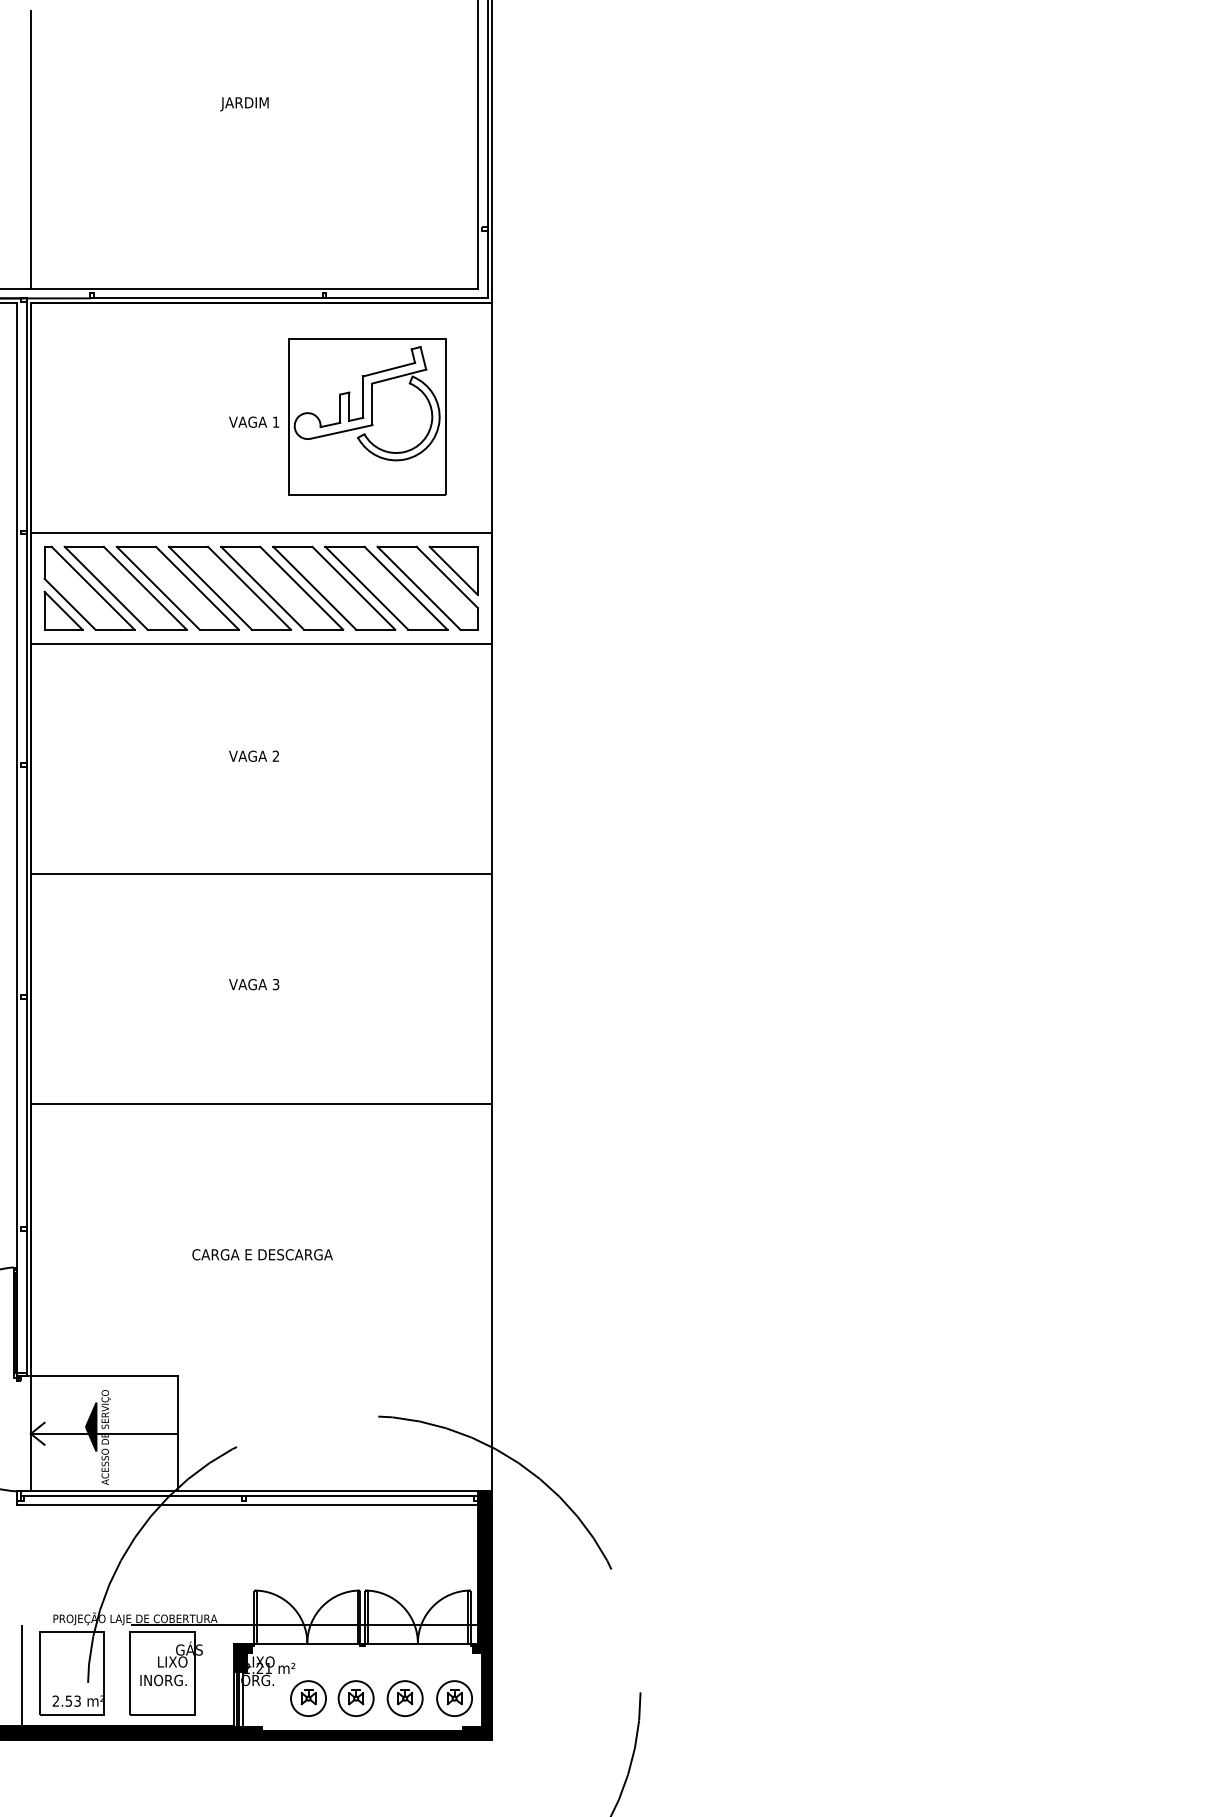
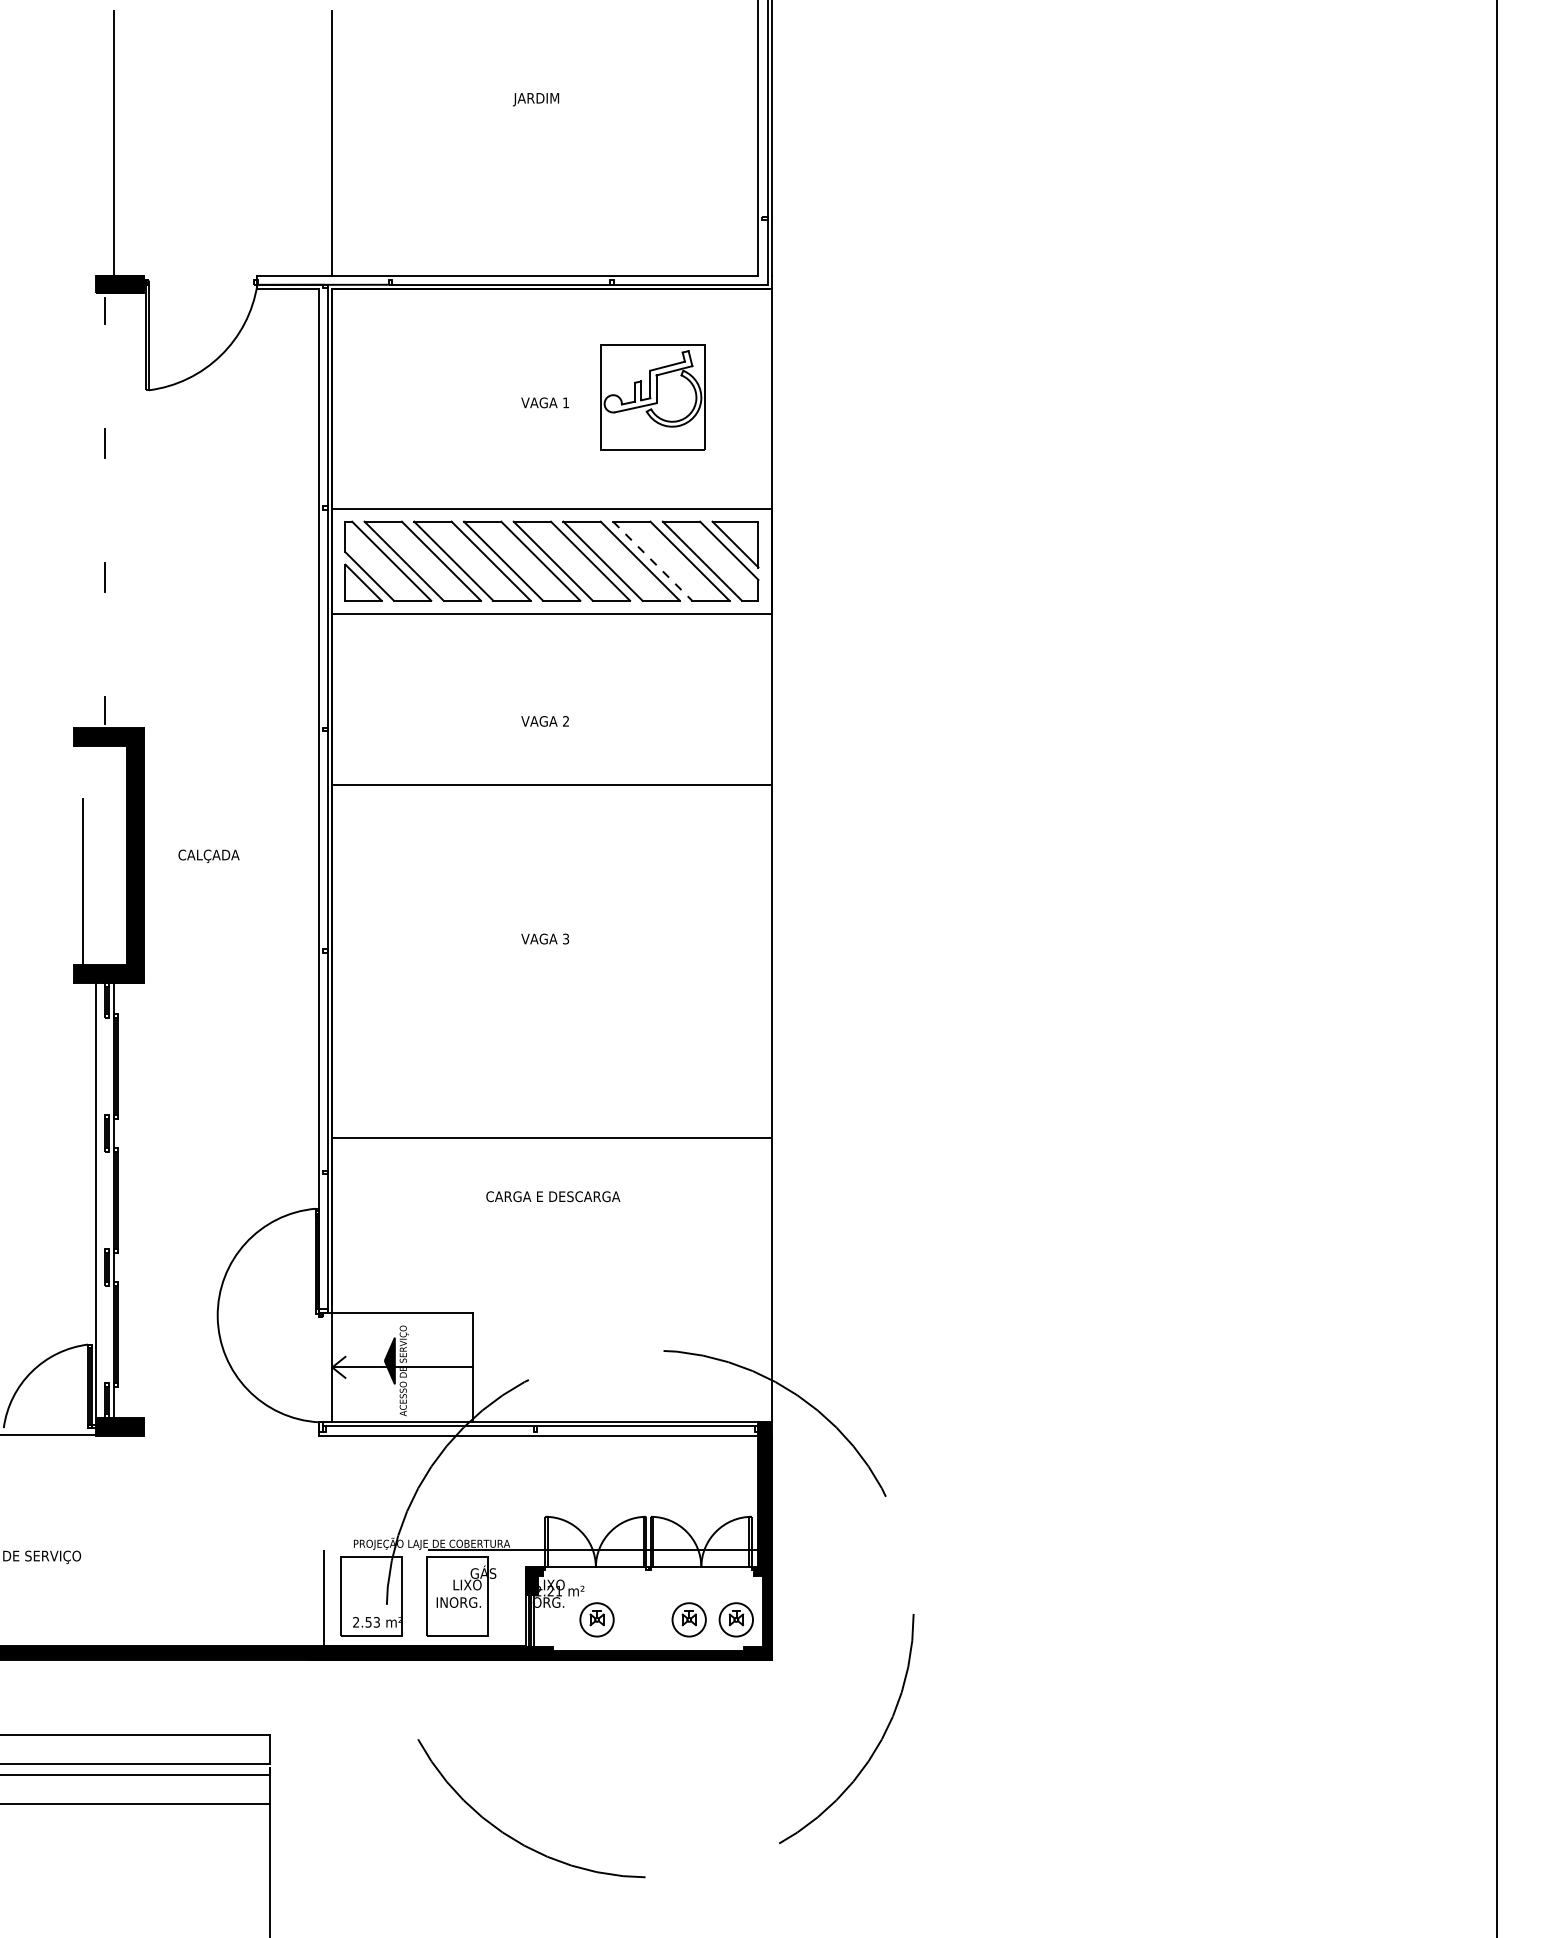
part: (366, 416) -> (652, 397), size x0.7
line: (366, 588) -> (652, 561), solid -> dashed
line: (260, 873) -> (551, 784), moved
line: (260, 1104) -> (551, 1138), moved
part: (356, 1698) -> (642, 1619), removed

